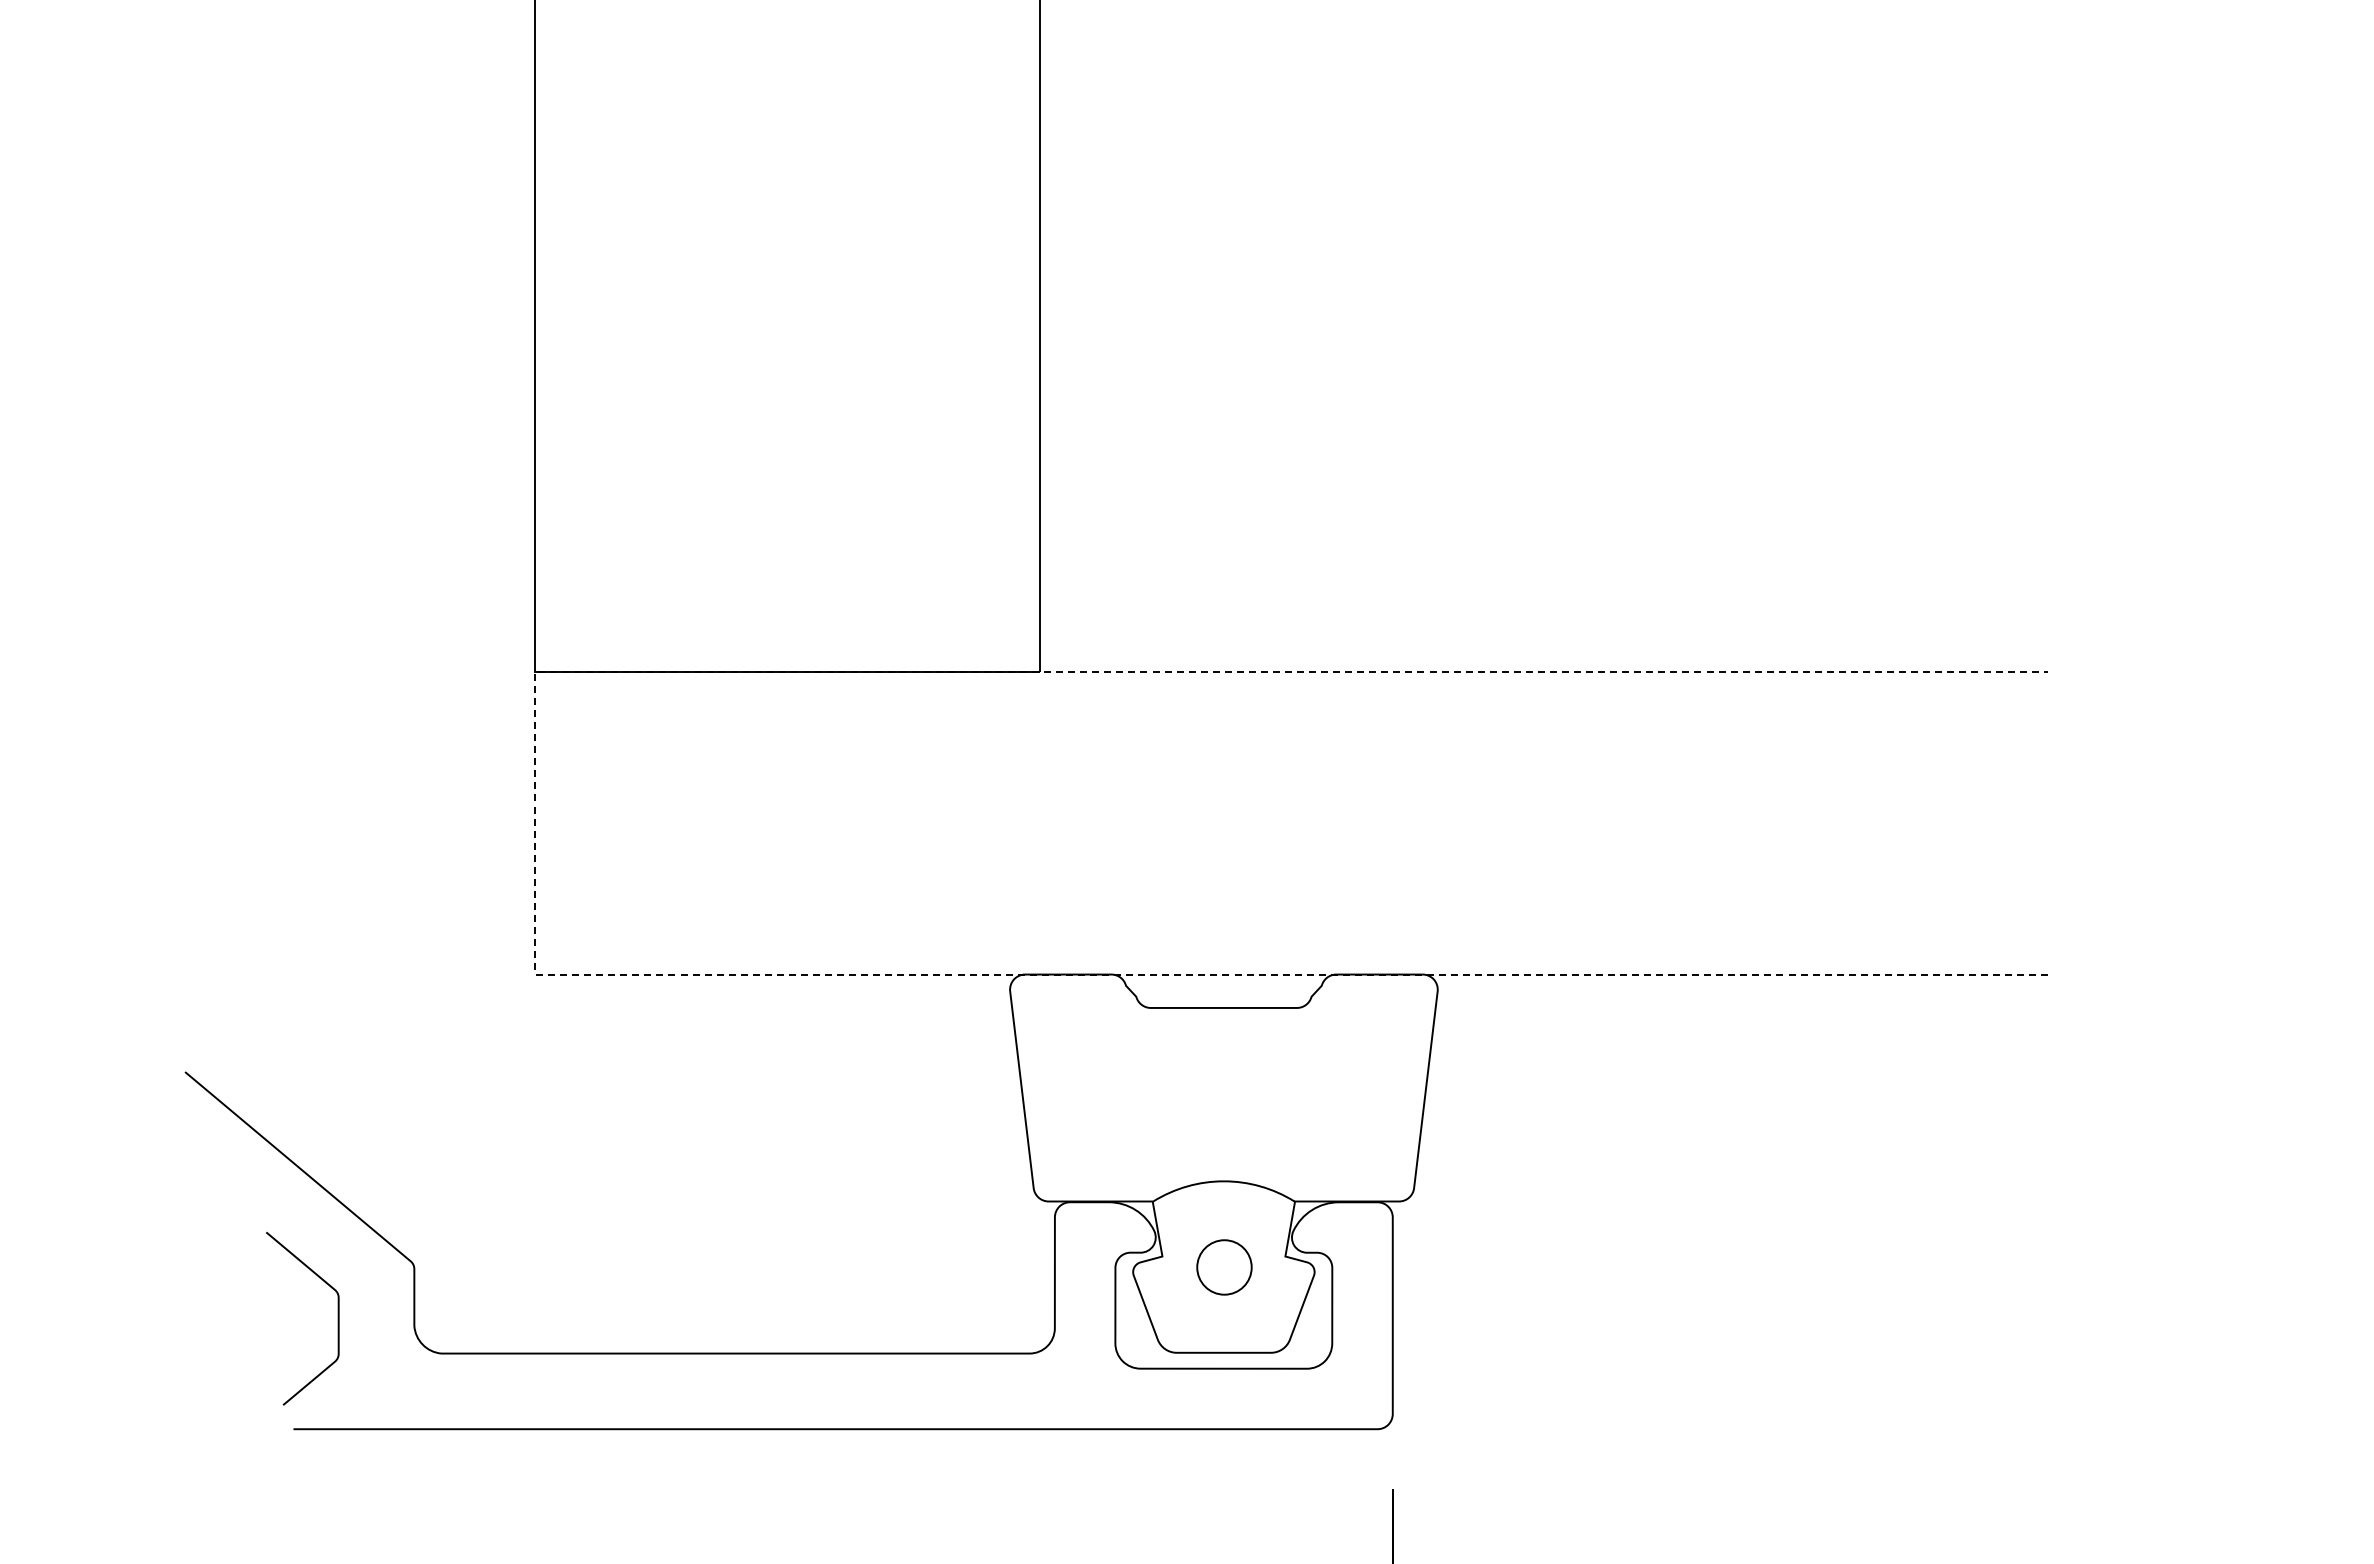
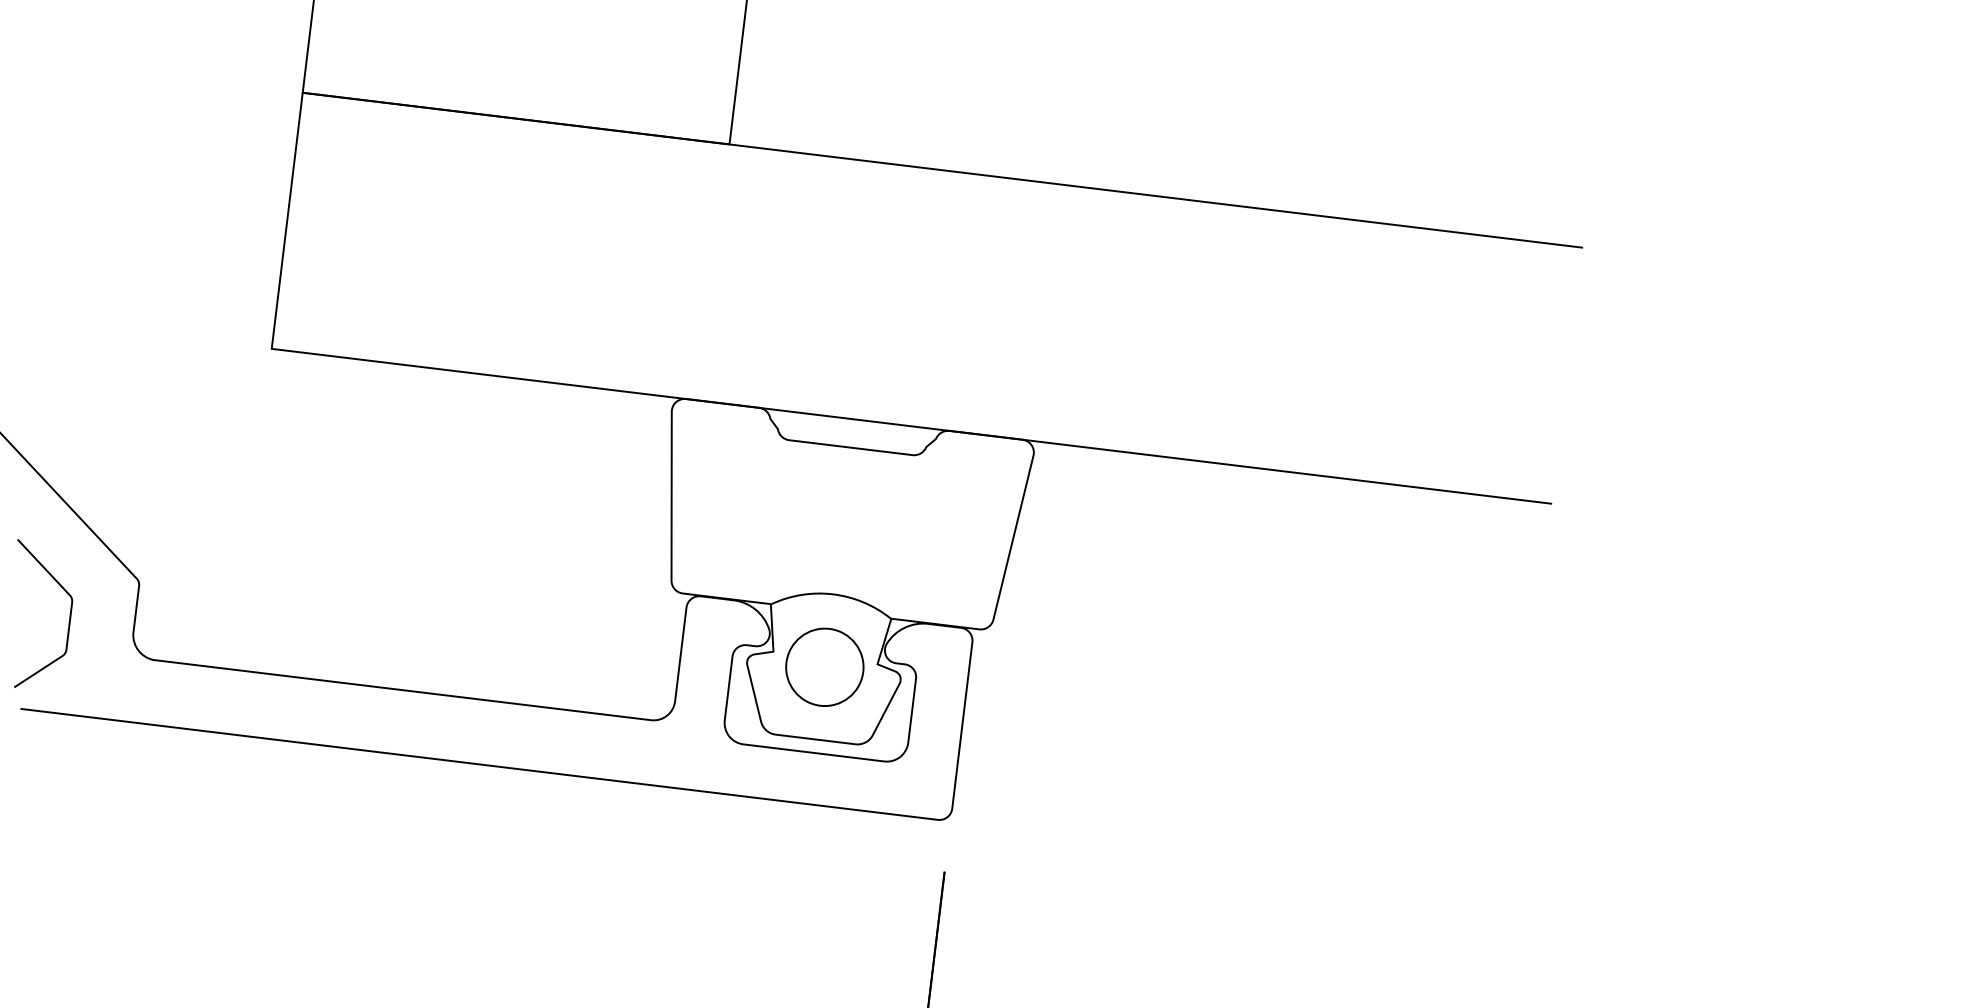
line: (535, 822) -> (287, 220), dashed -> solid
circle: (1224, 1267) -> (824, 667), size x1.67

